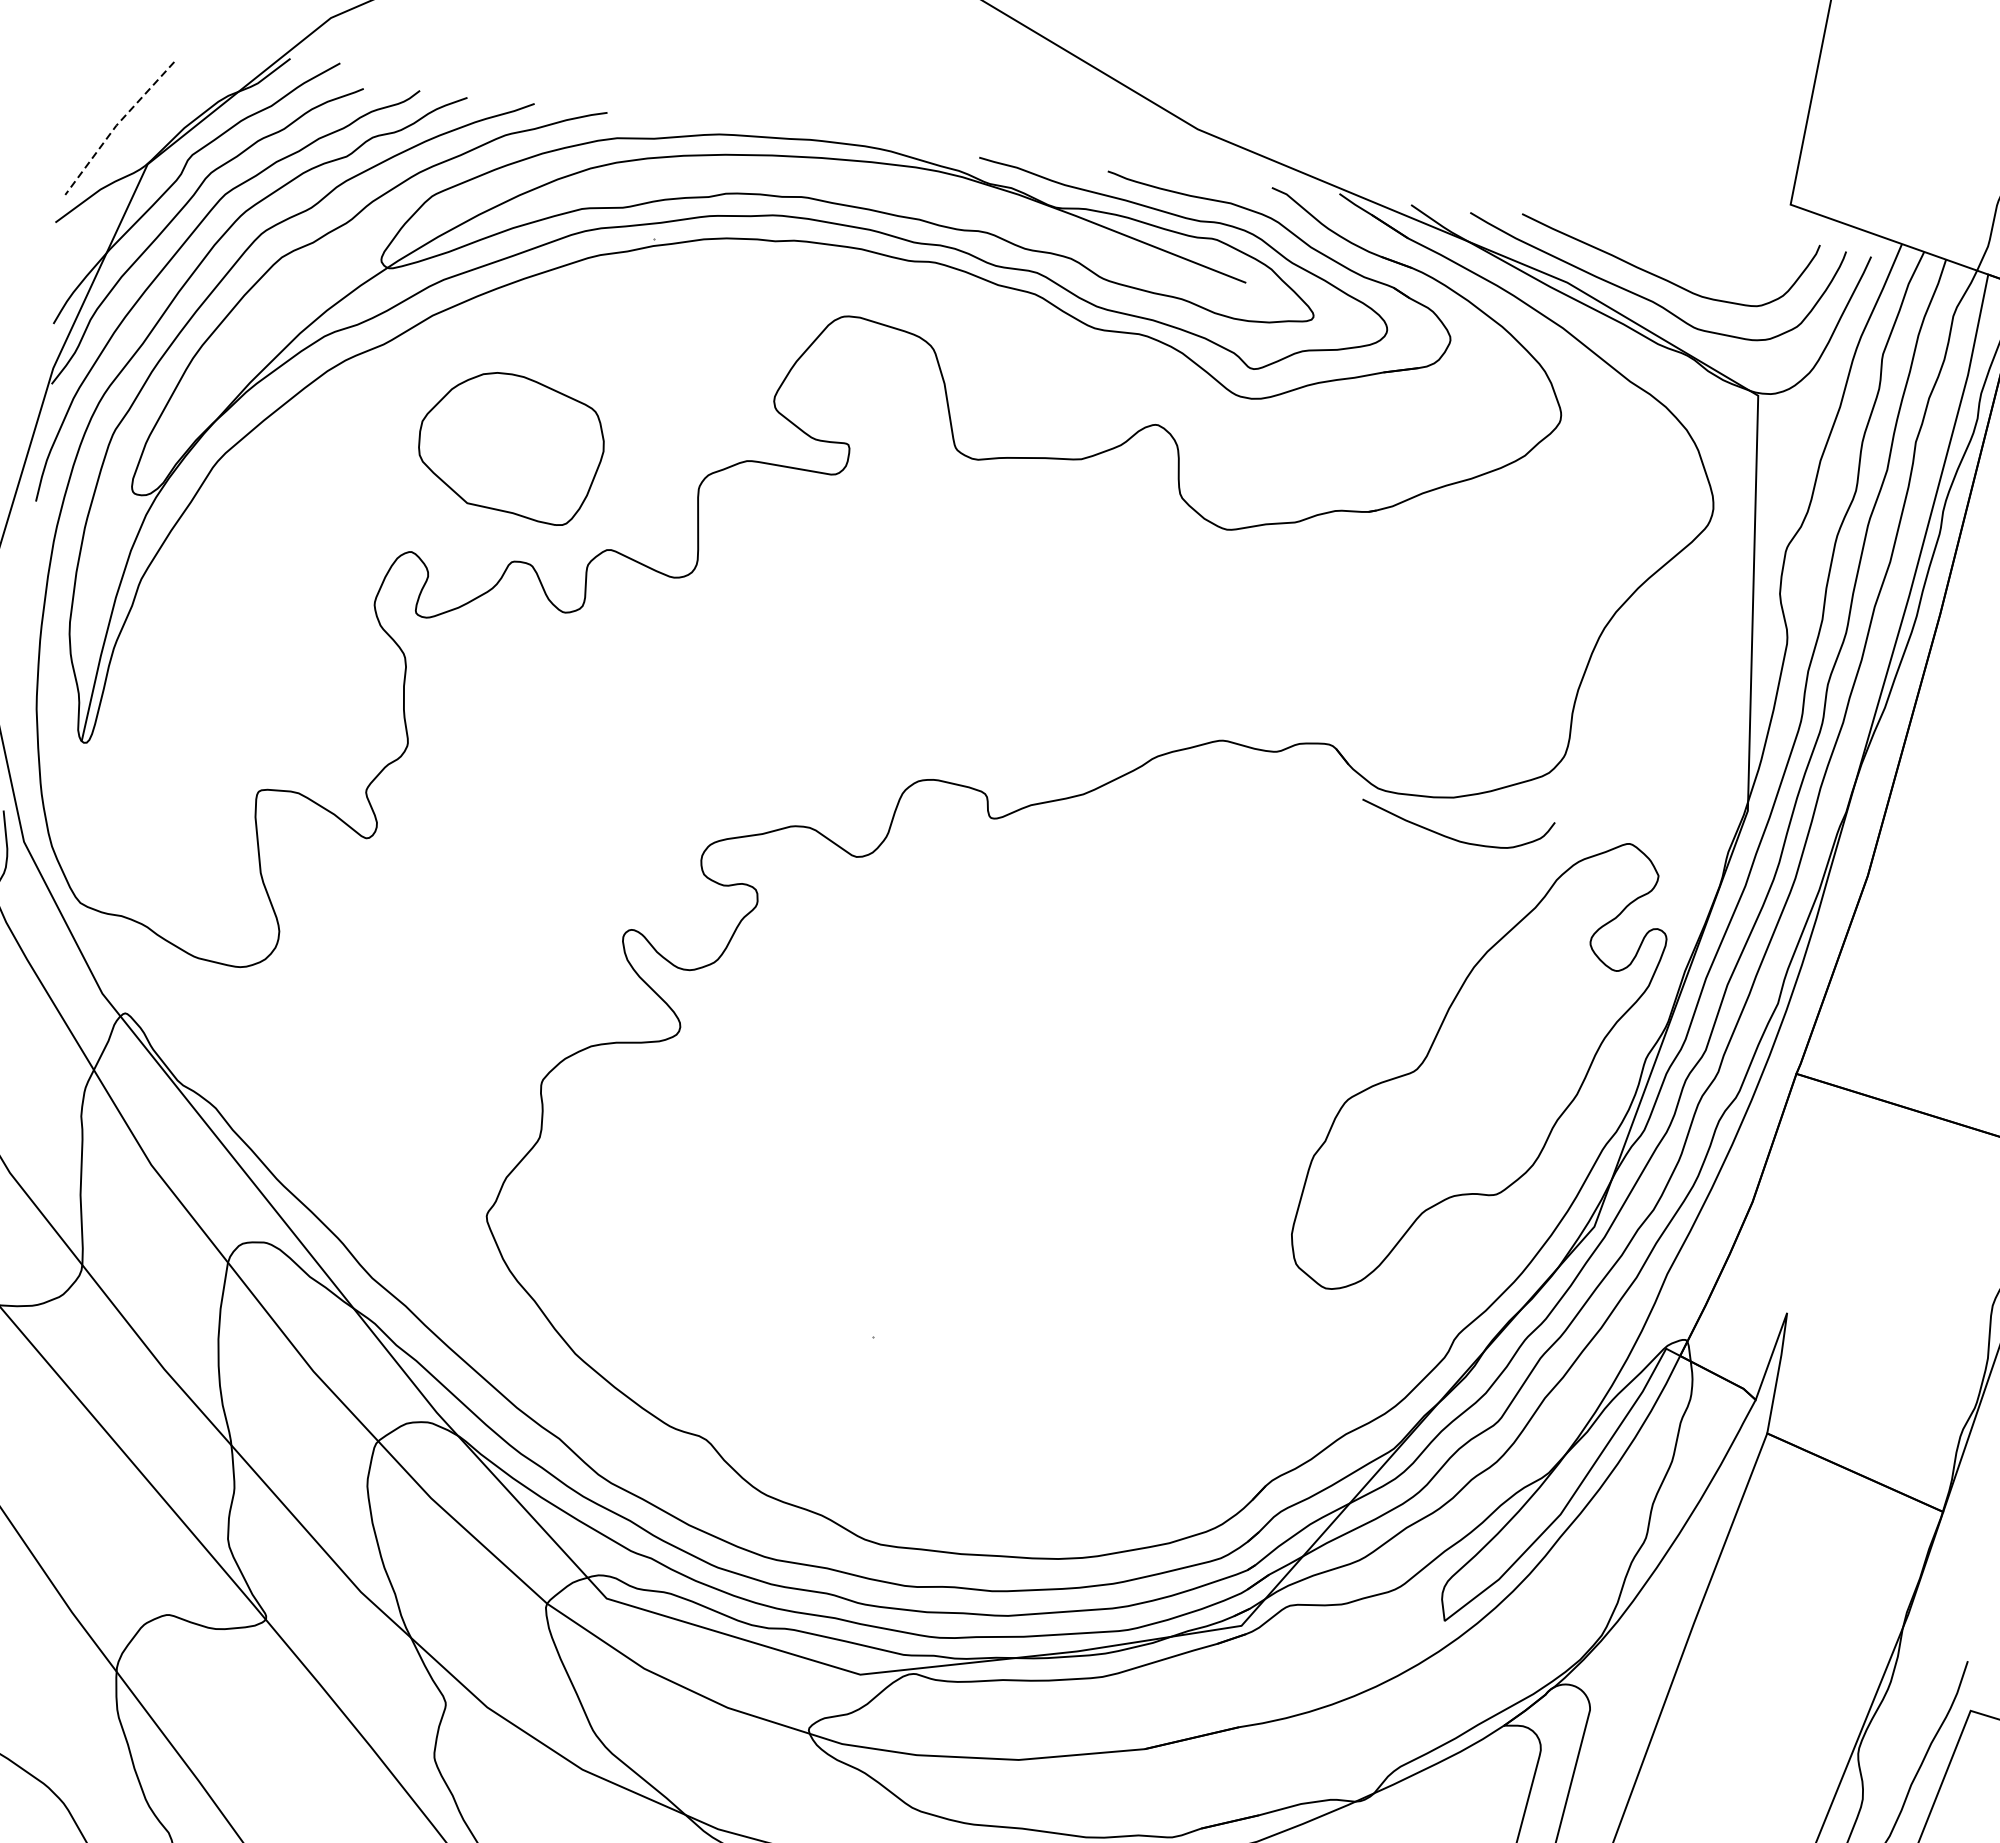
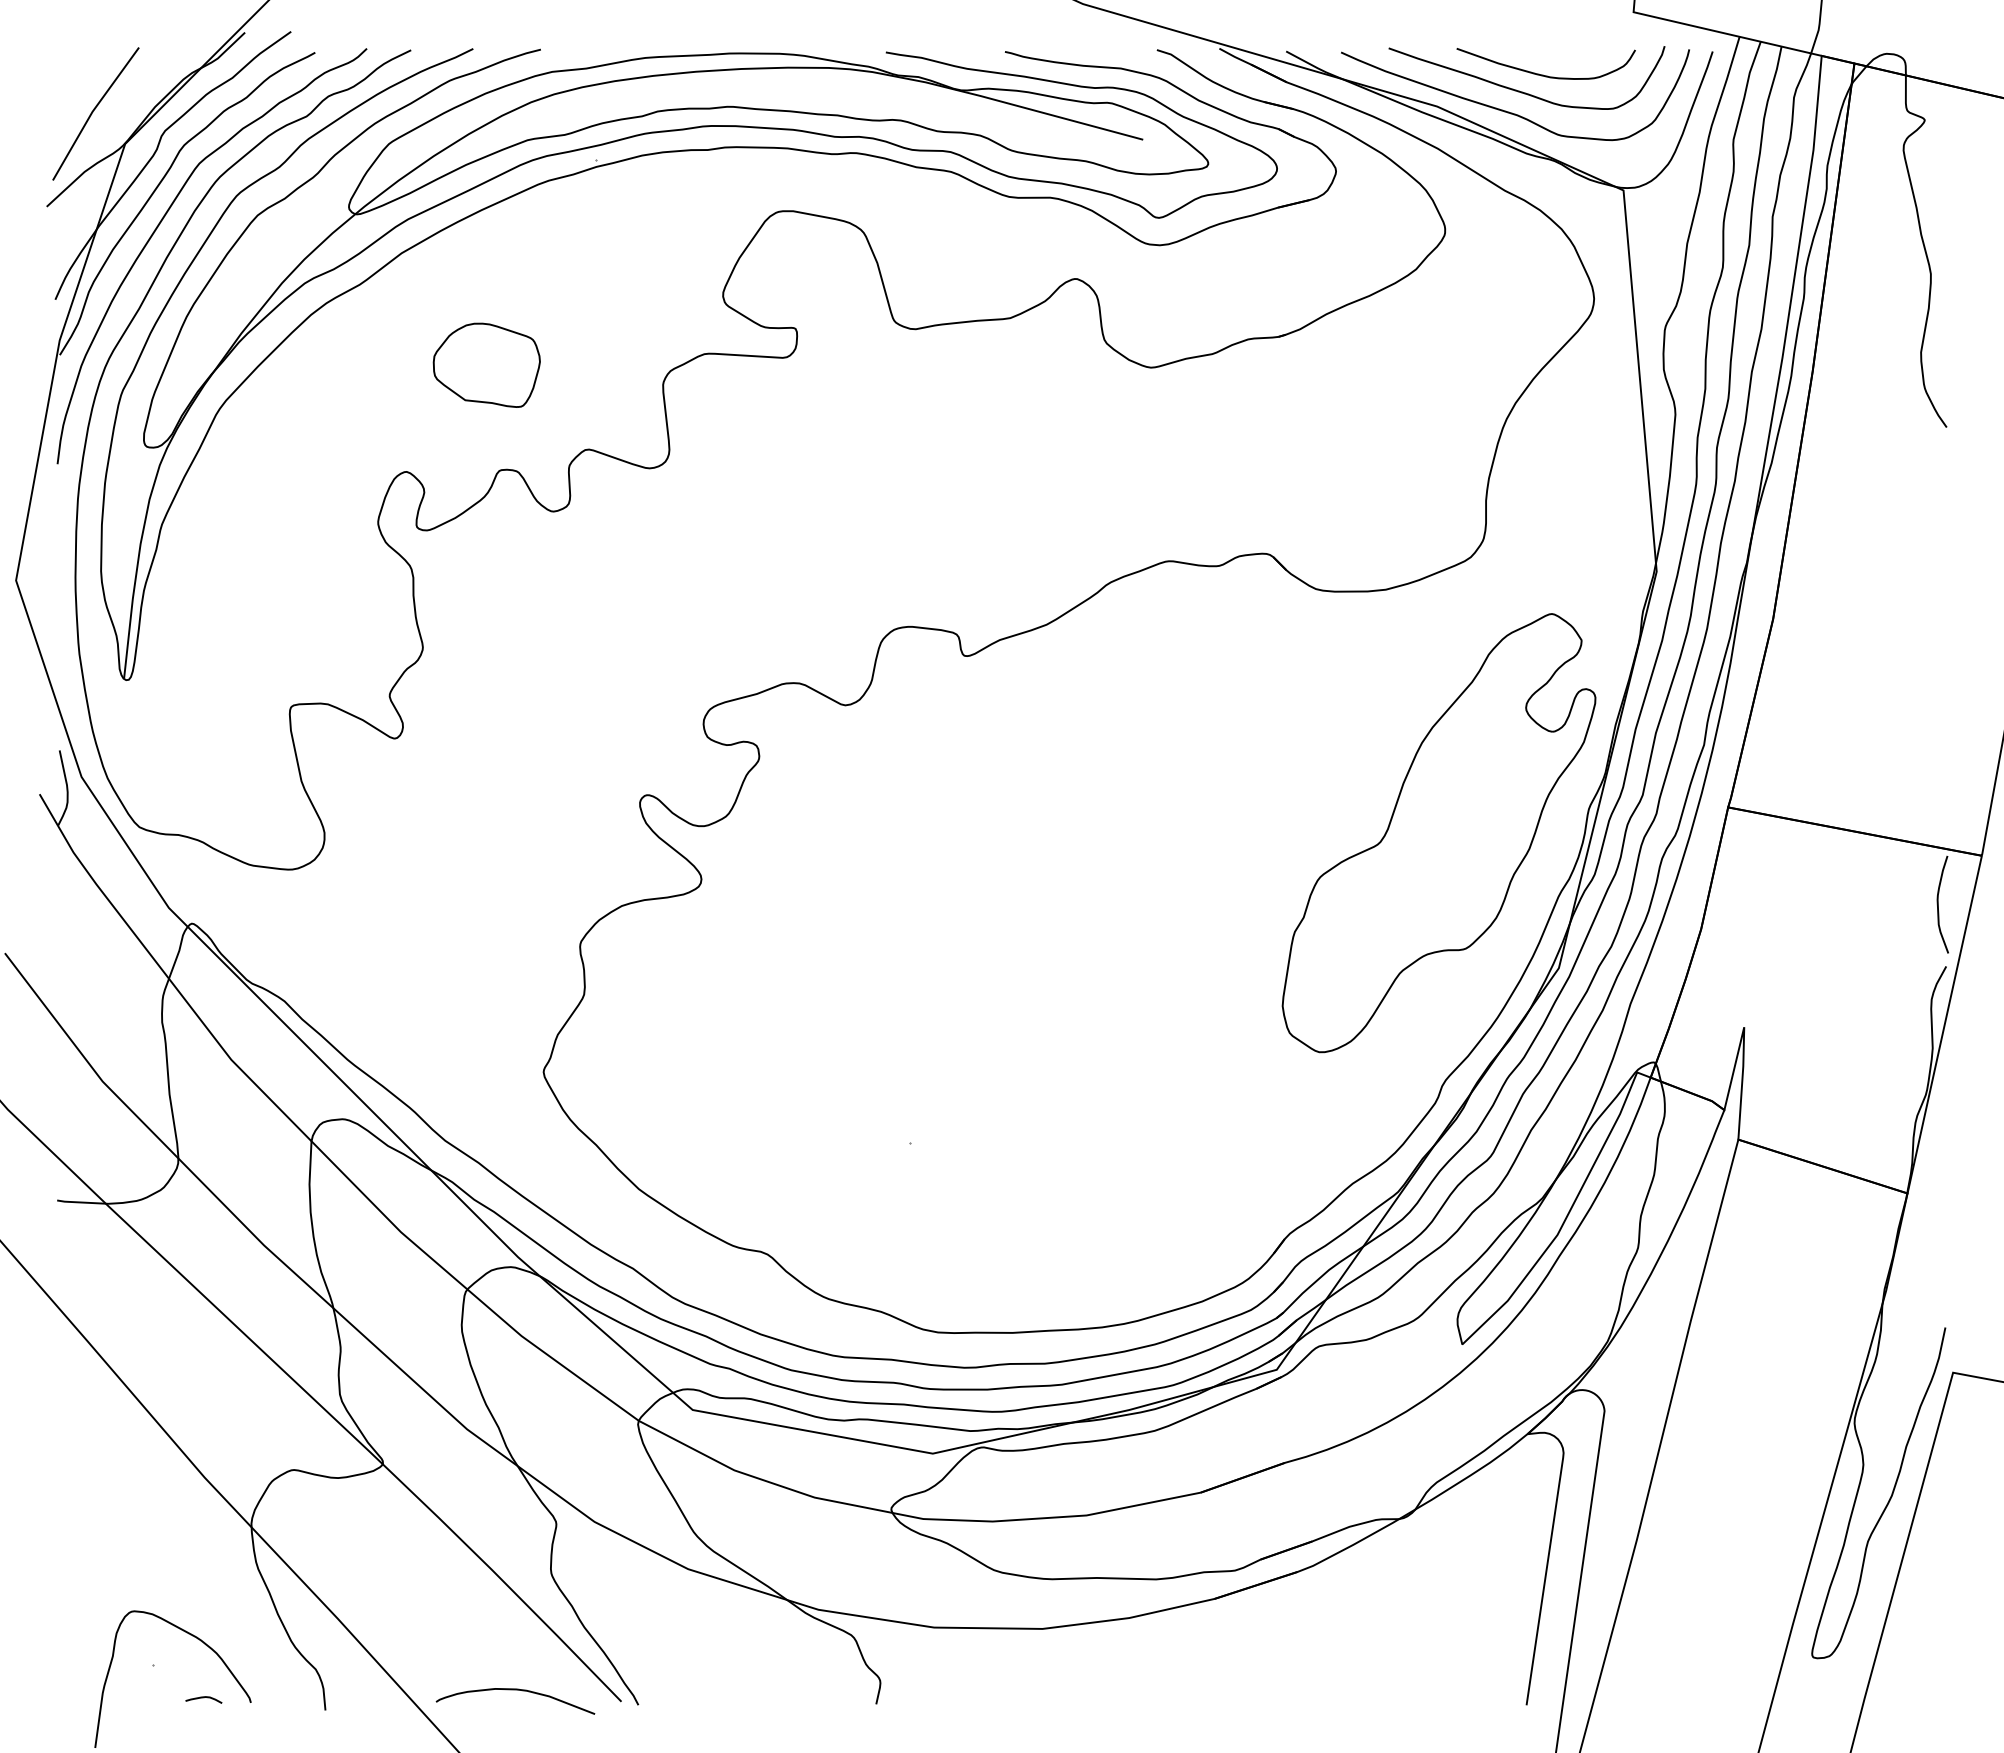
line: (116, 125) -> (92, 111), dashed -> solid
part: (510, 445) -> (486, 364), size x0.62
curve: (1453, 837) -> (1543, 74), moved

